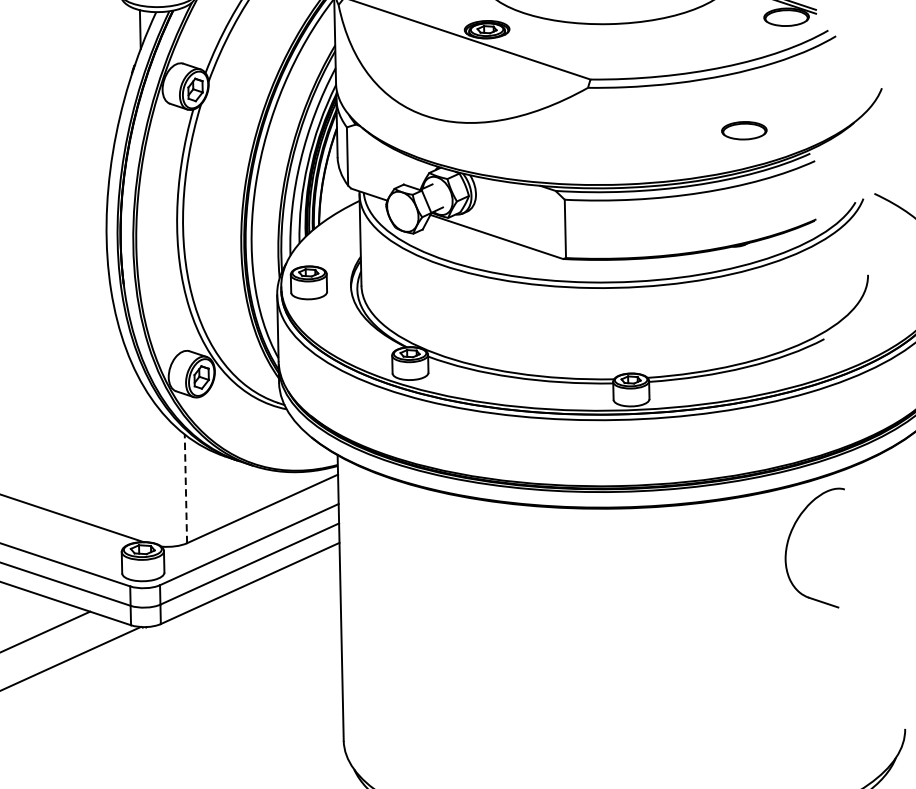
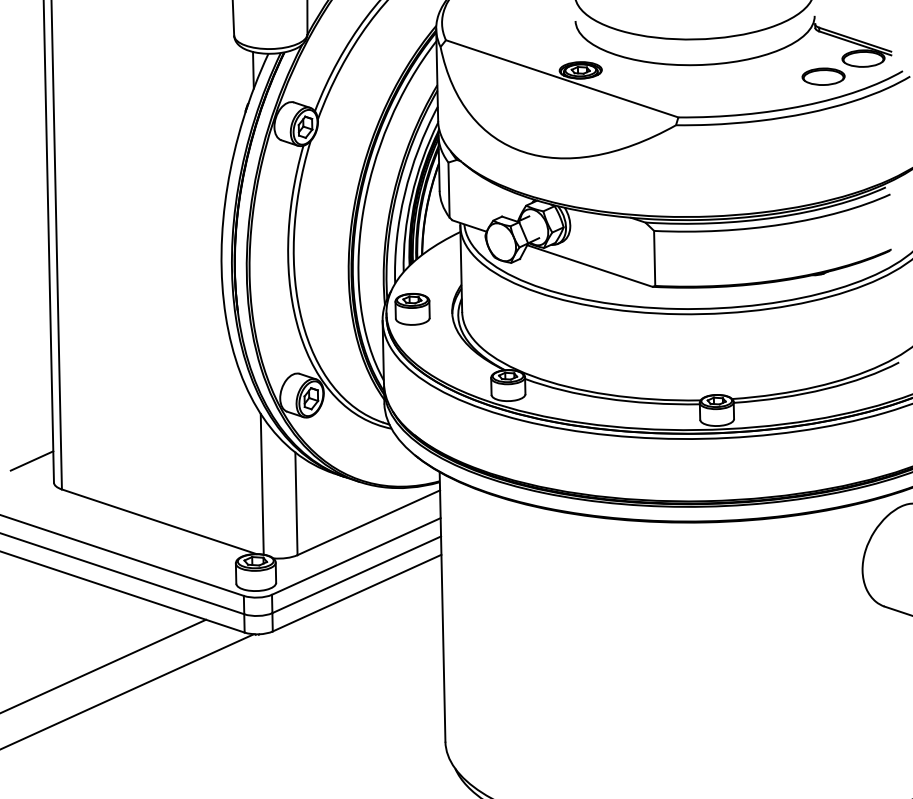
part: (744, 130) -> (823, 76), moved
line: (148, 467) -> (261, 483), added
line: (185, 488) -> (296, 503), dashed -> solid

